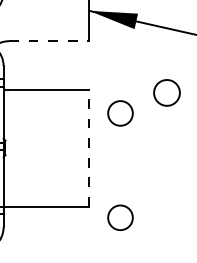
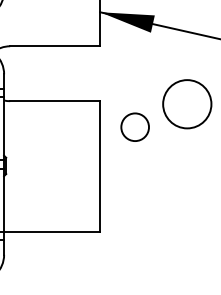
line: (49, 41) -> (55, 46), dashed -> solid
circle: (167, 93) -> (187, 104), size x1.67
line: (89, 147) -> (100, 165), dashed -> solid
circle: (119, 217) -> (134, 243), removed

